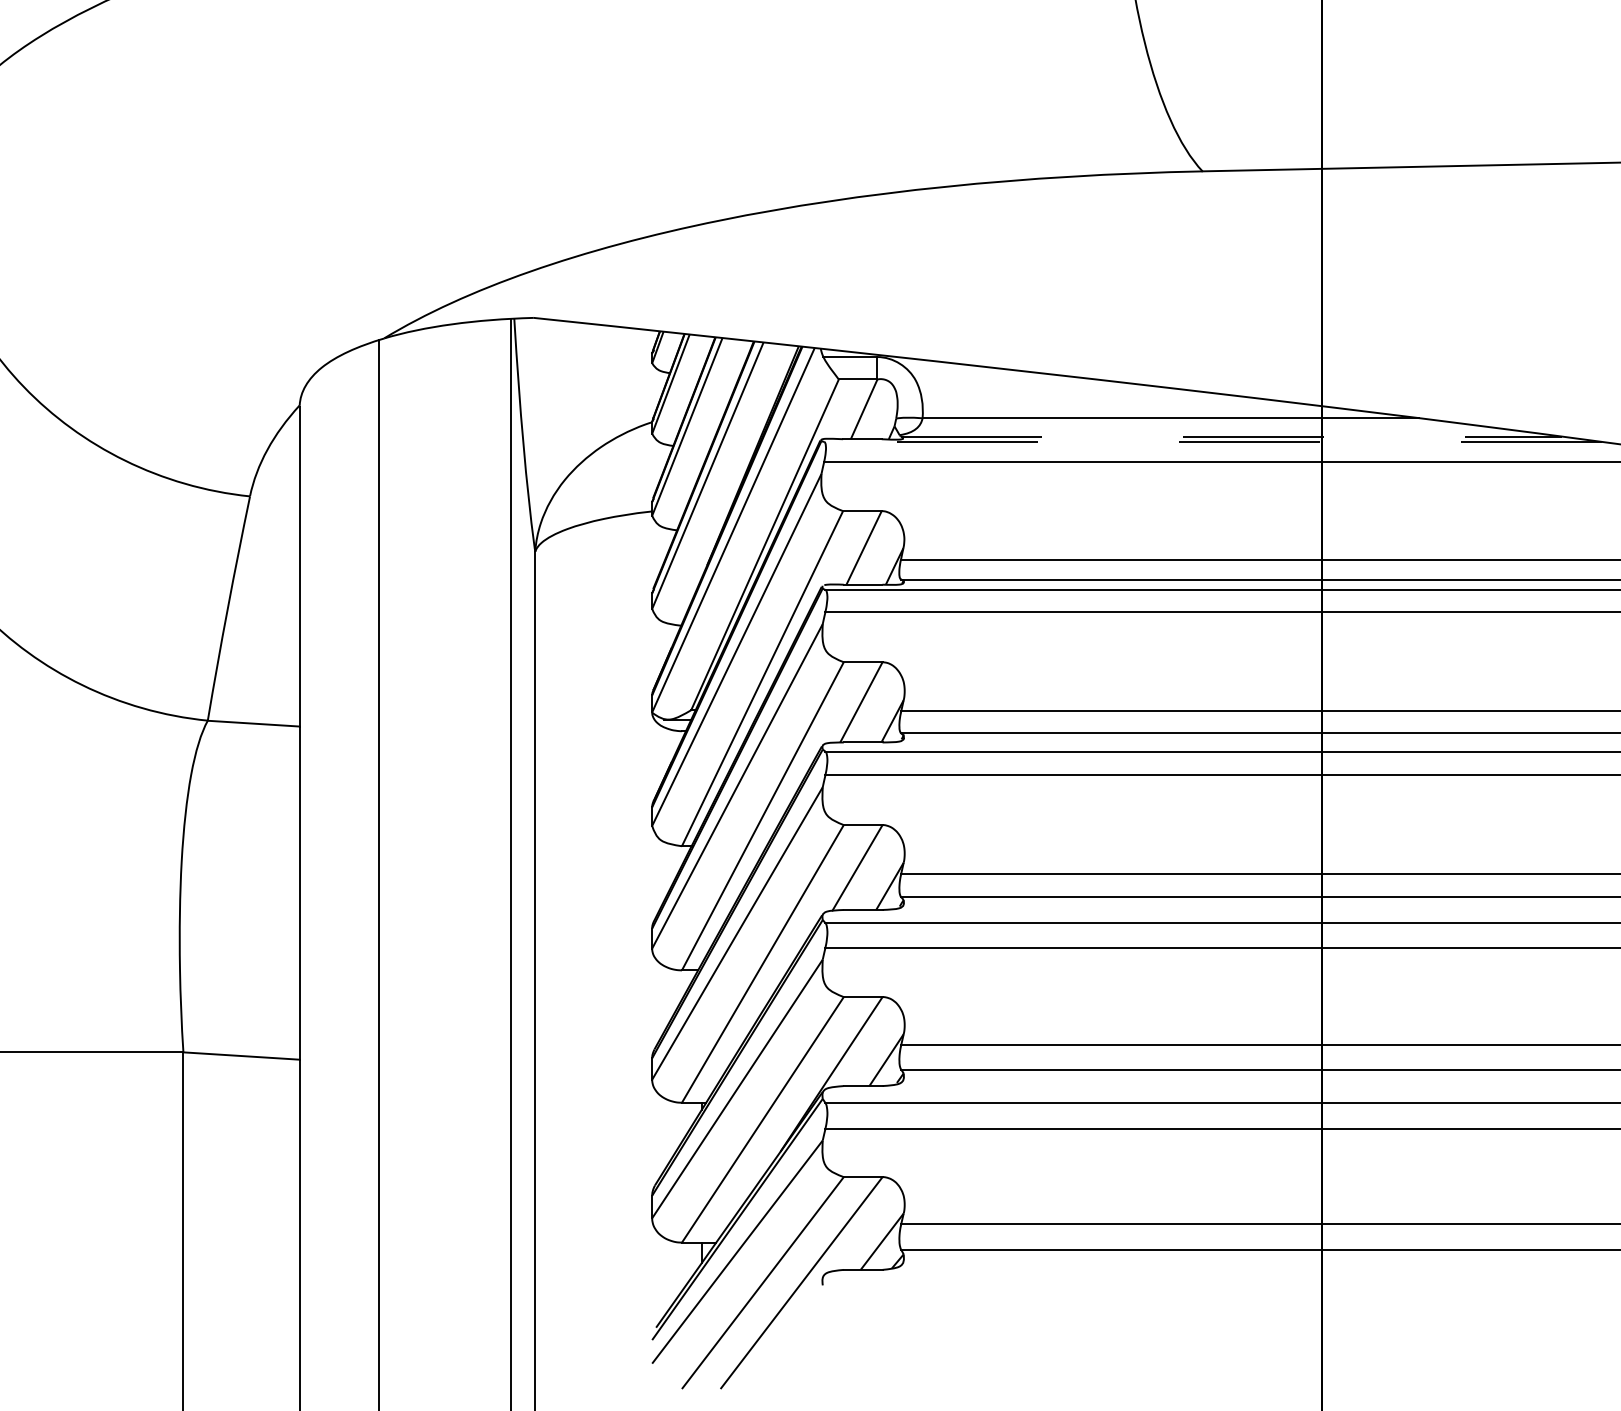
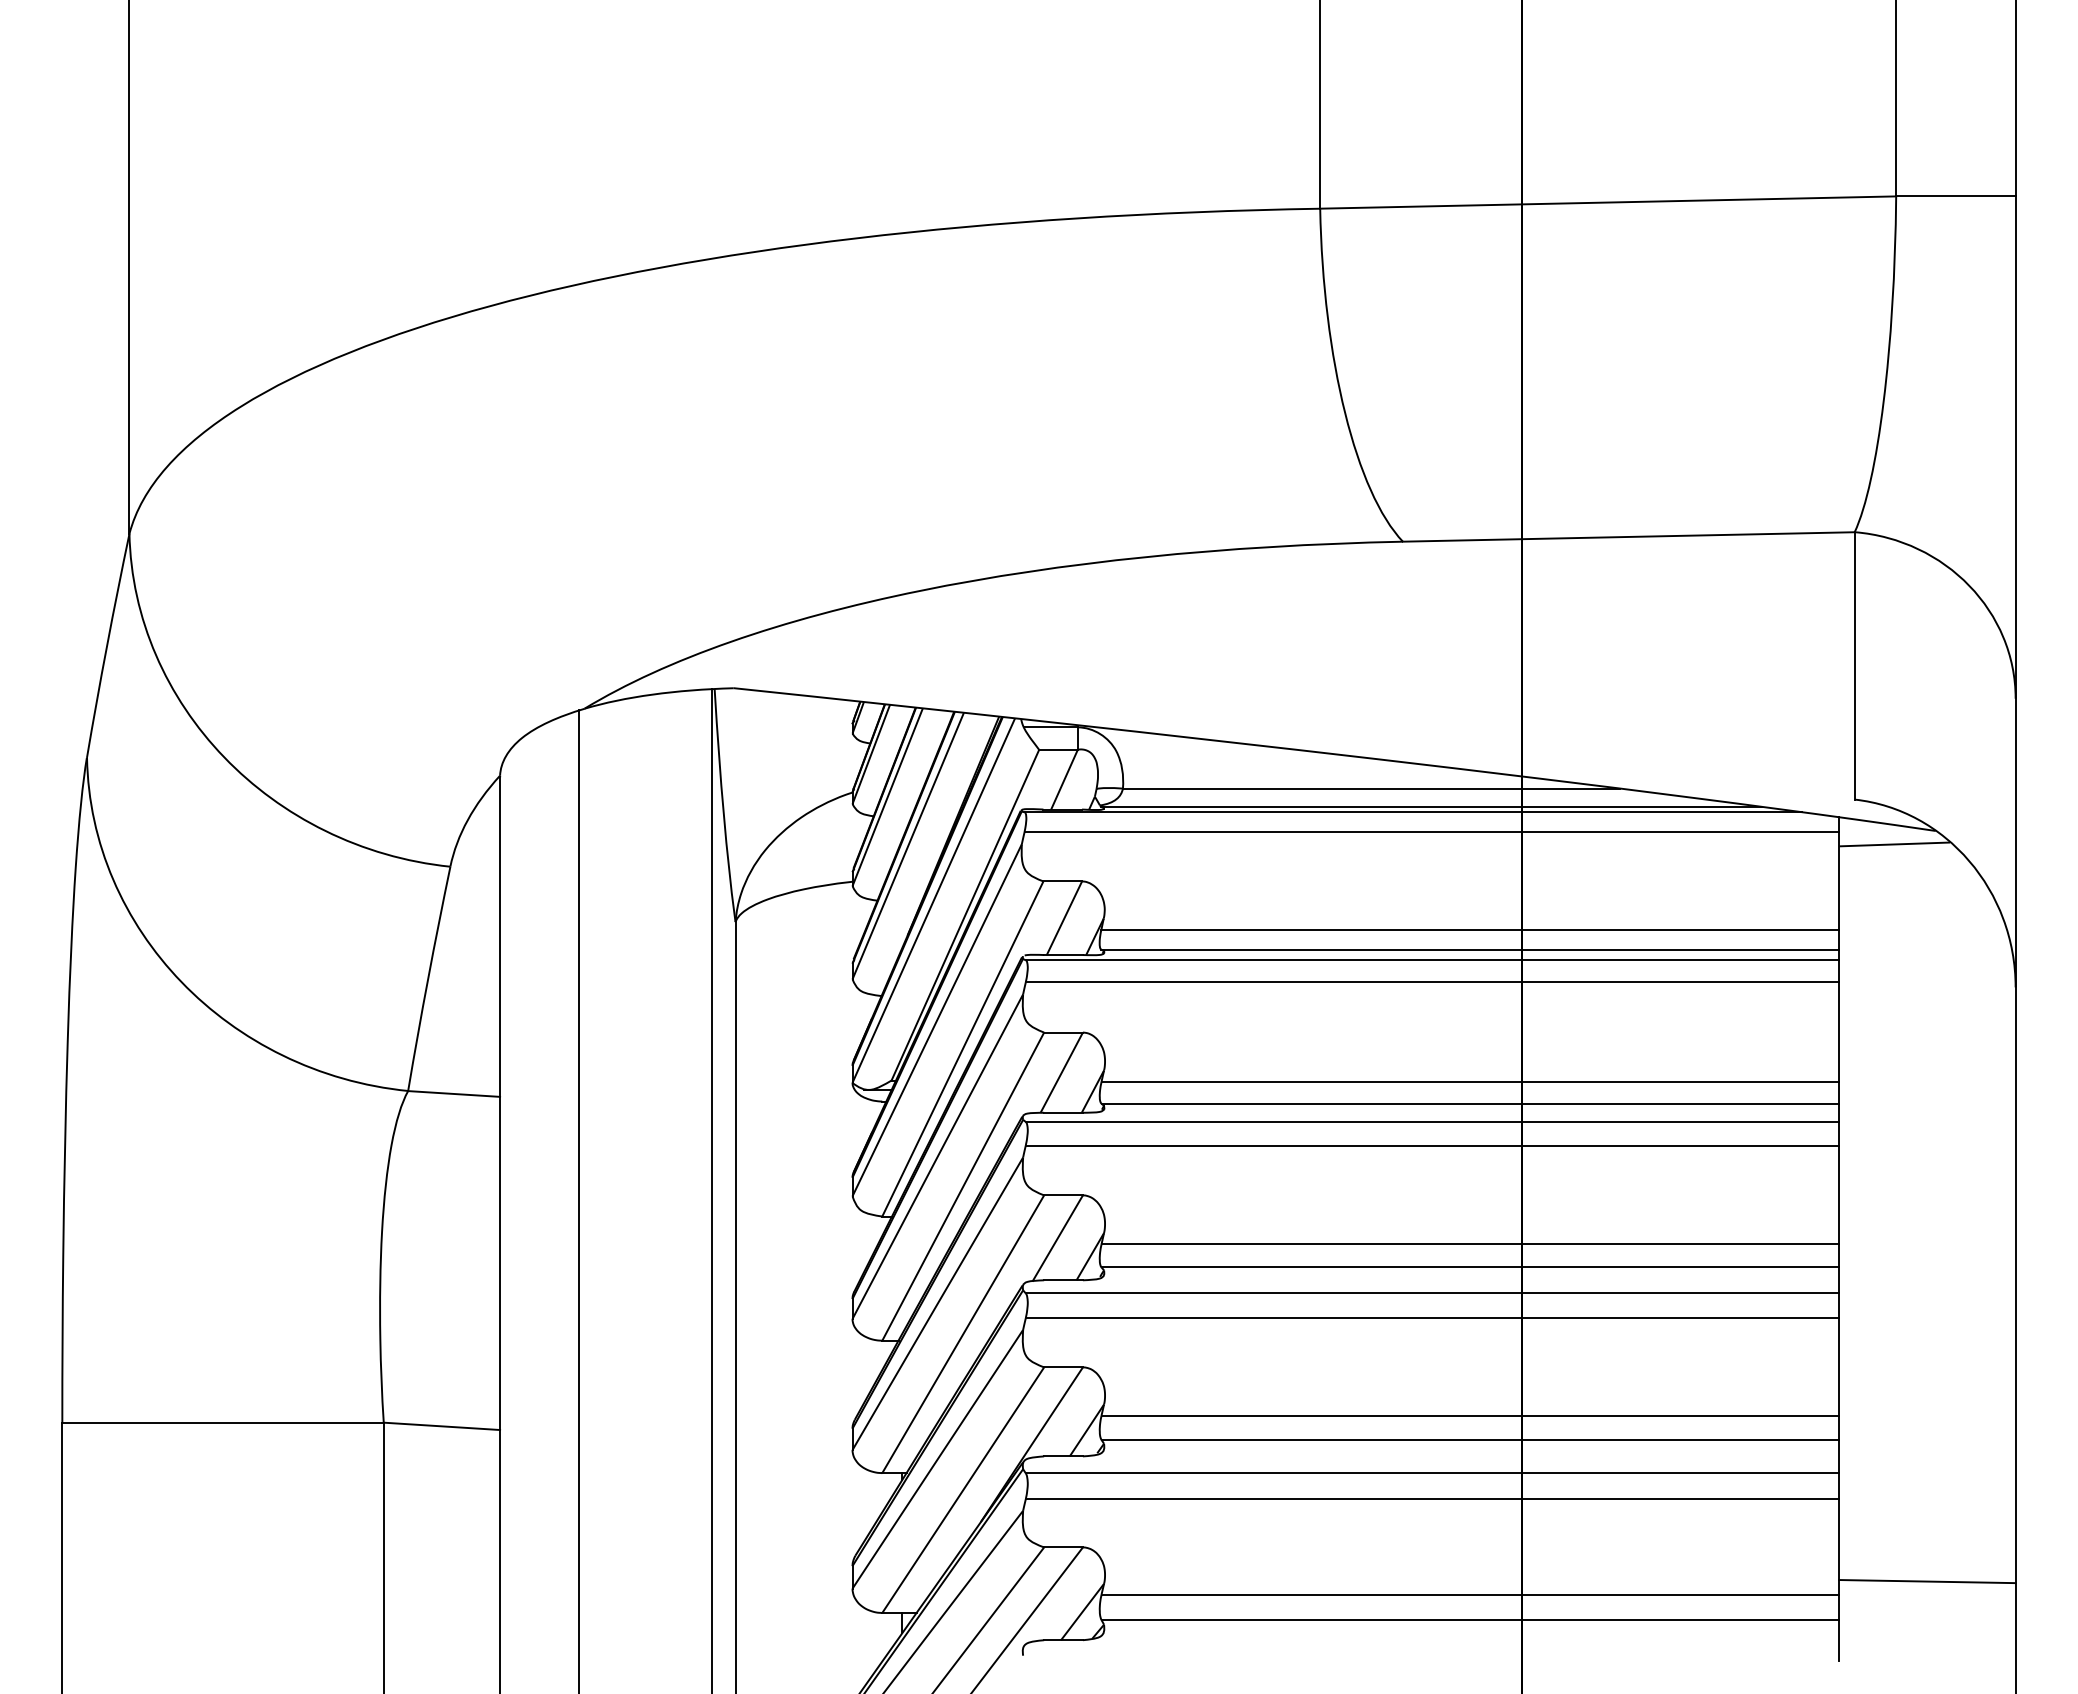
line: (1232, 436) -> (1432, 806), dashed -> solid
line: (1213, 442) -> (1413, 812), dashed -> solid

